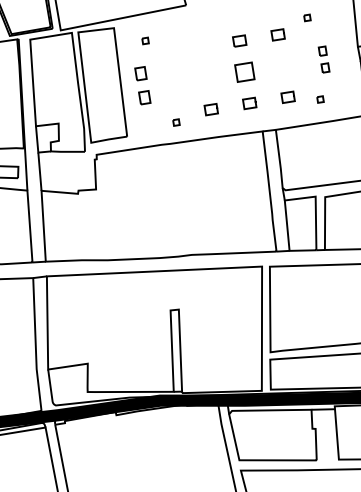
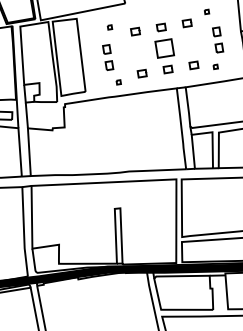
part: (144, 41) -> (109, 27), moved
curve: (201, 43) -> (135, 29), added
part: (324, 58) -> (218, 39), size x1.43
part: (244, 72) -> (164, 48), size x1.43
part: (143, 85) -> (108, 57), moved

